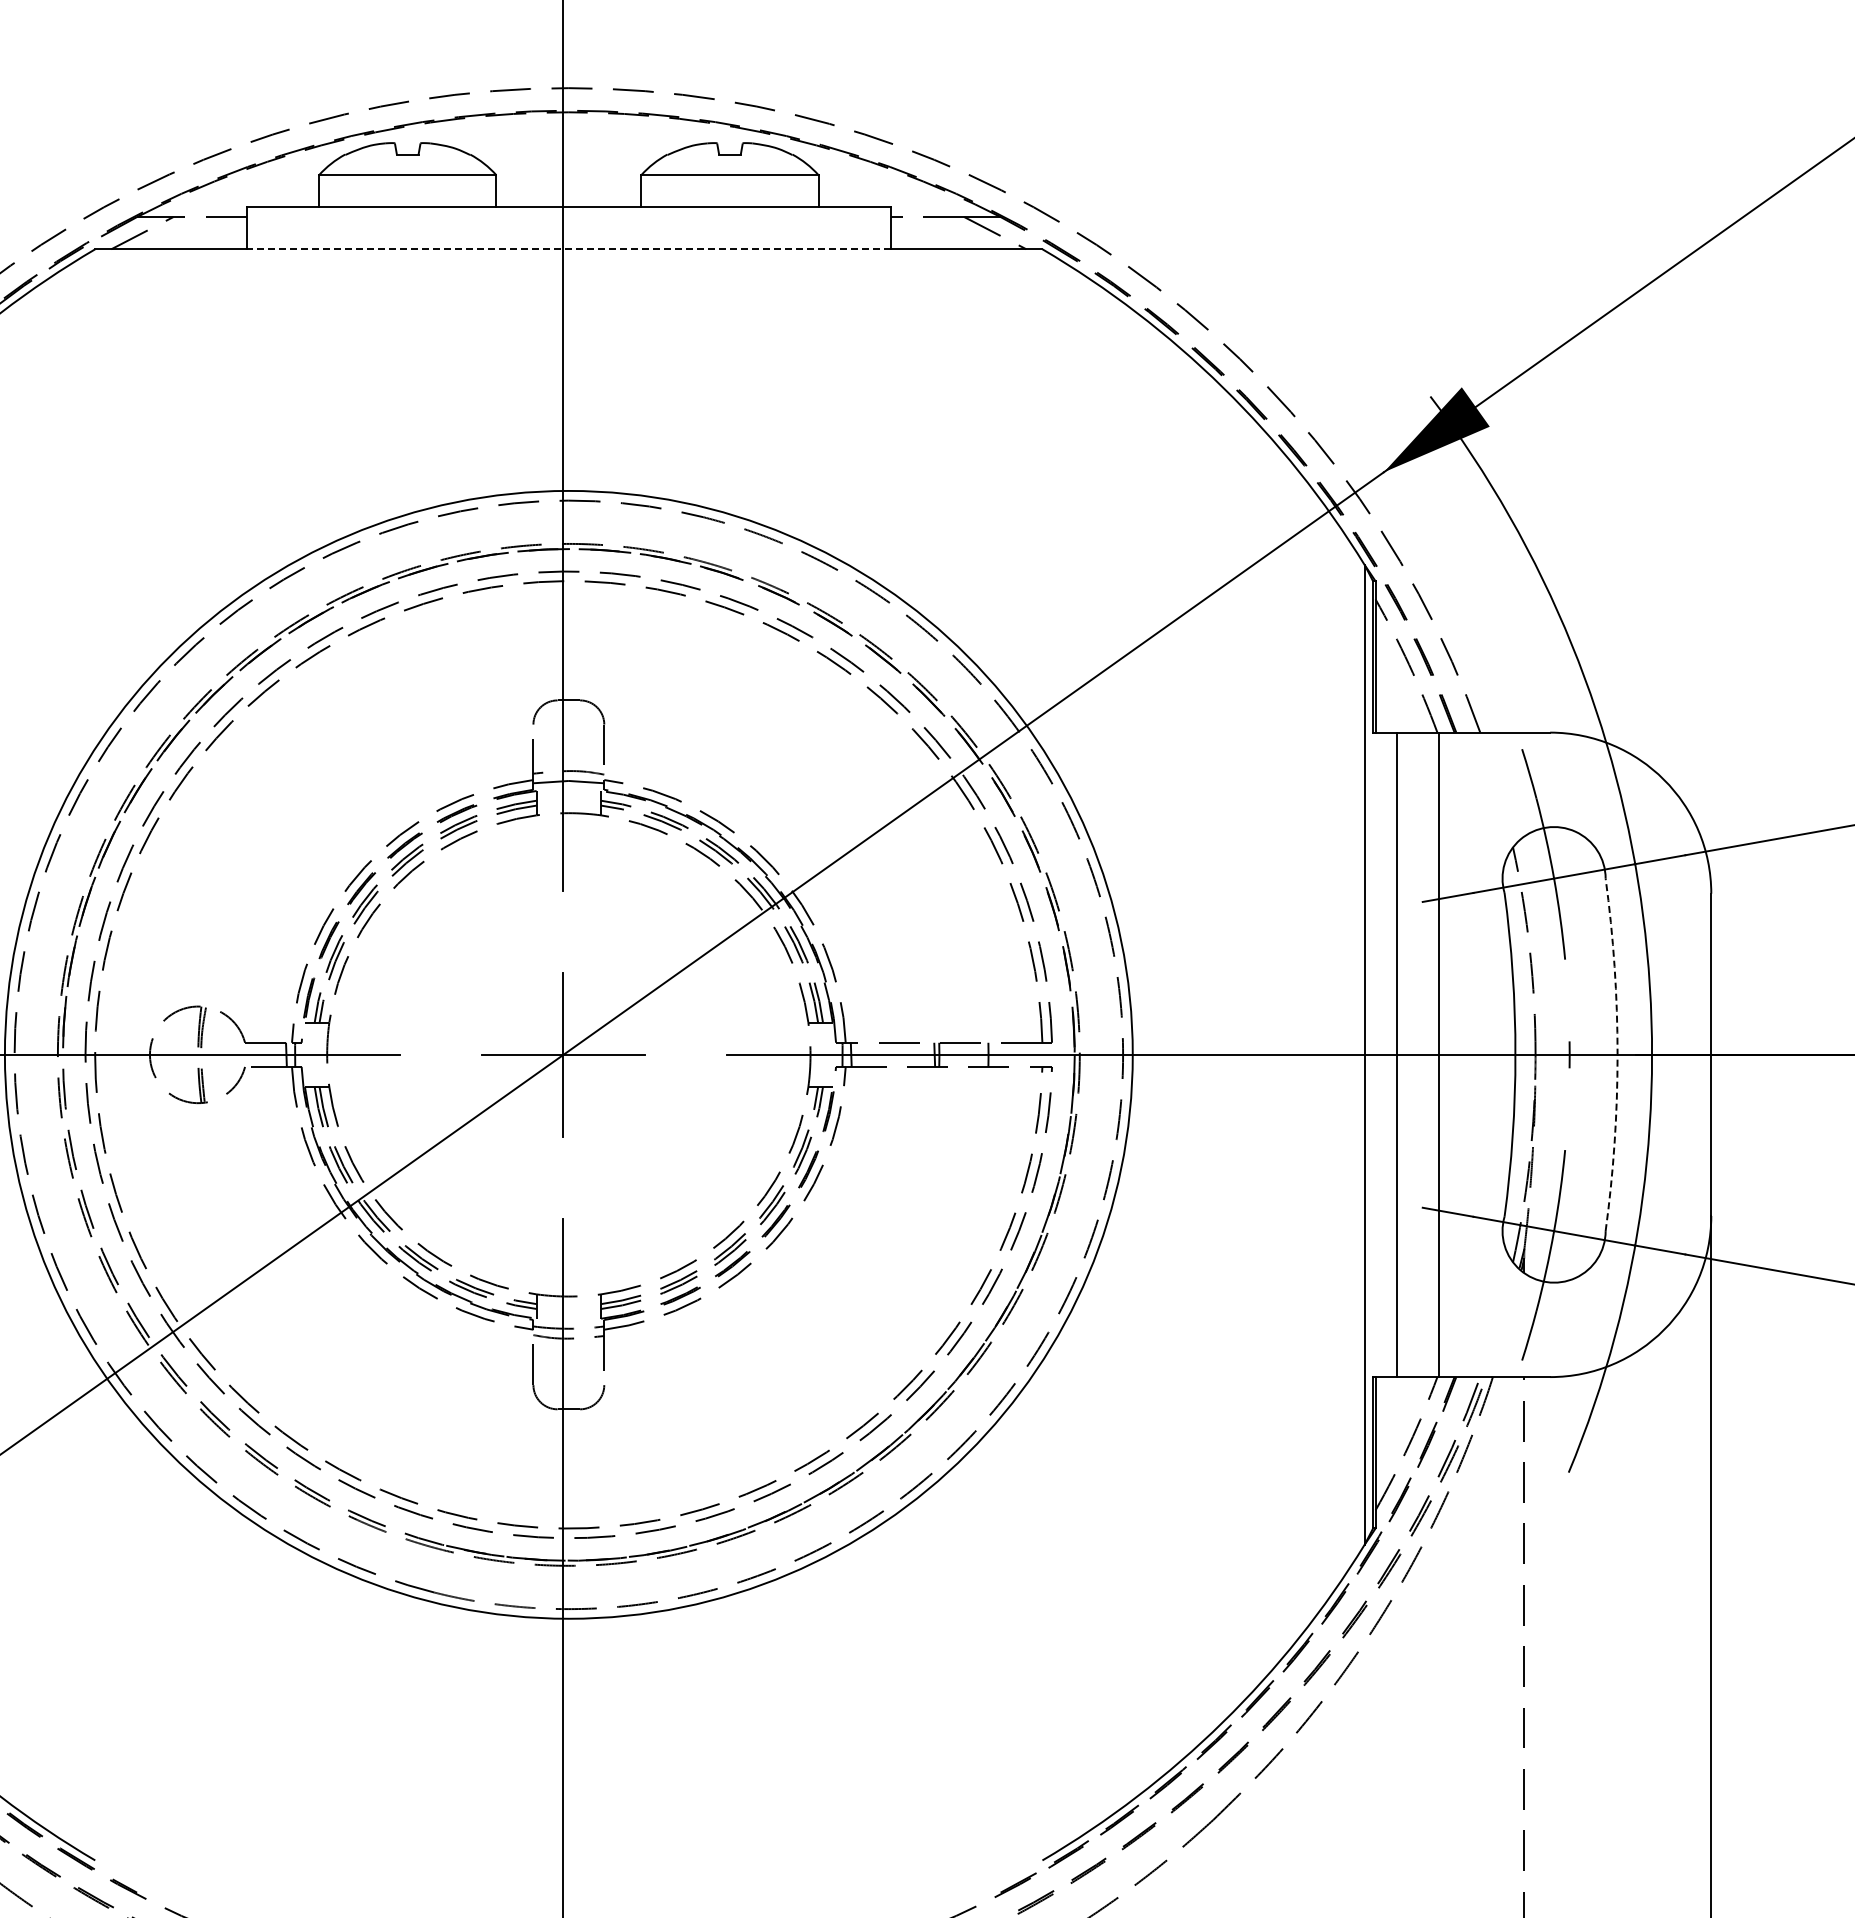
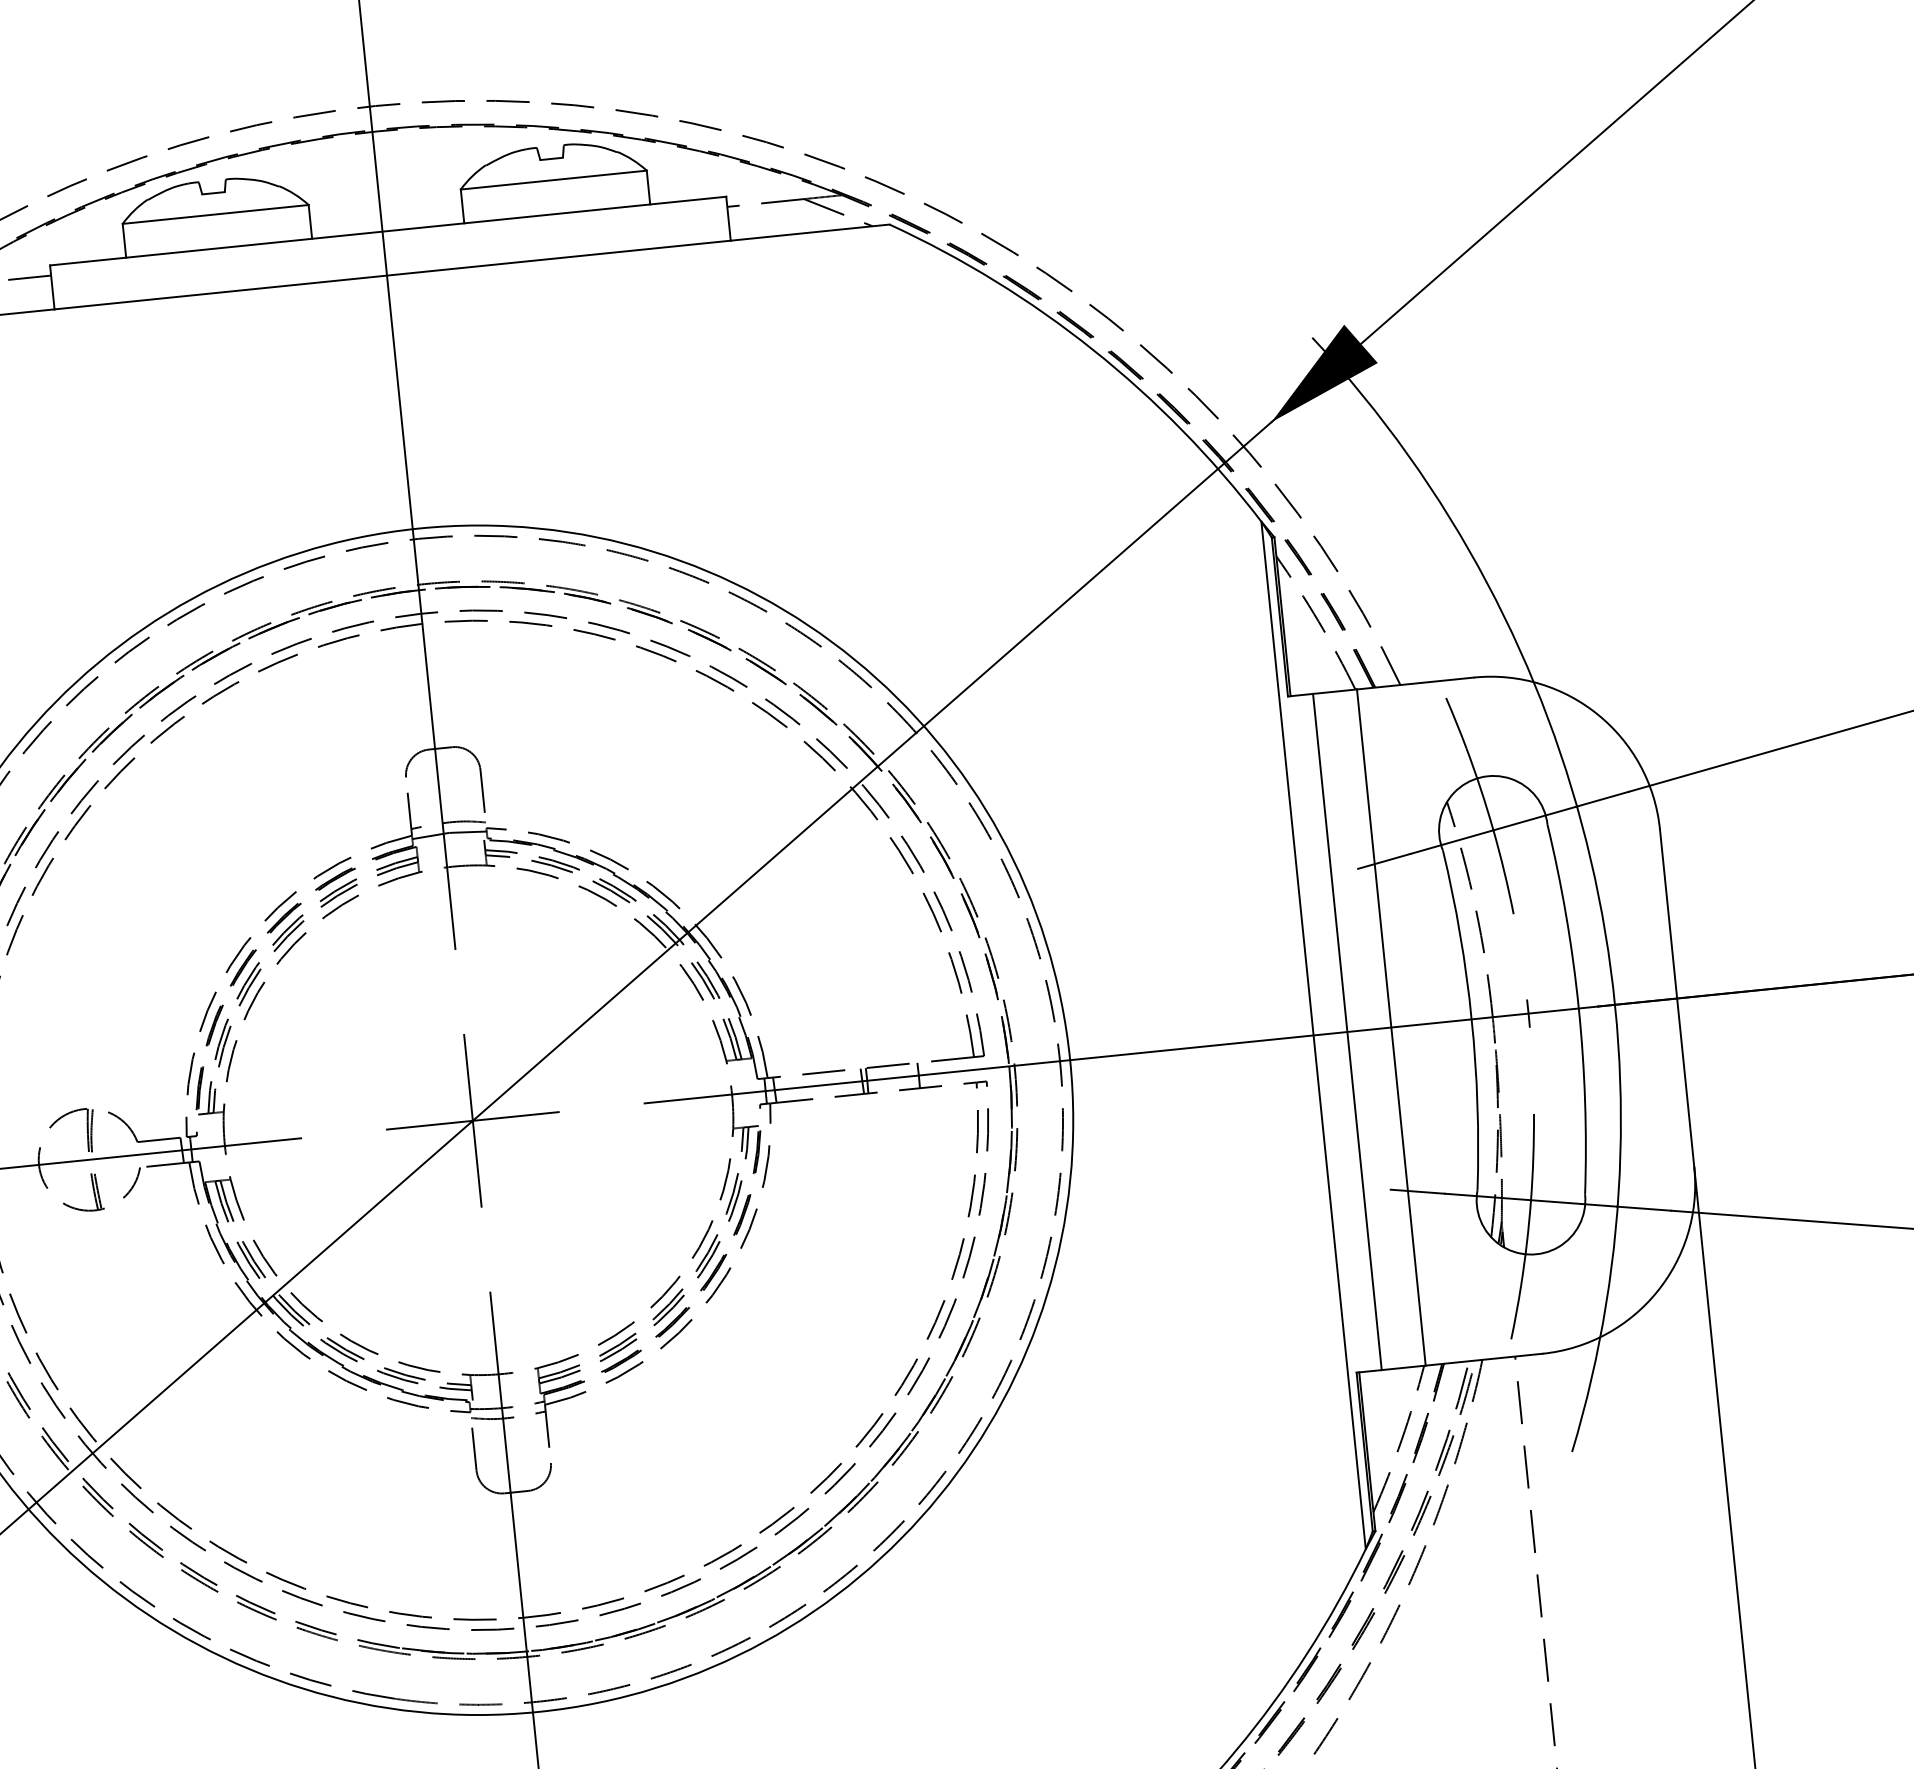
line: (568, 249) -> (392, 275), dashed -> solid
arc: (1617, 1054) -> (1578, 1008), dashed -> solid

